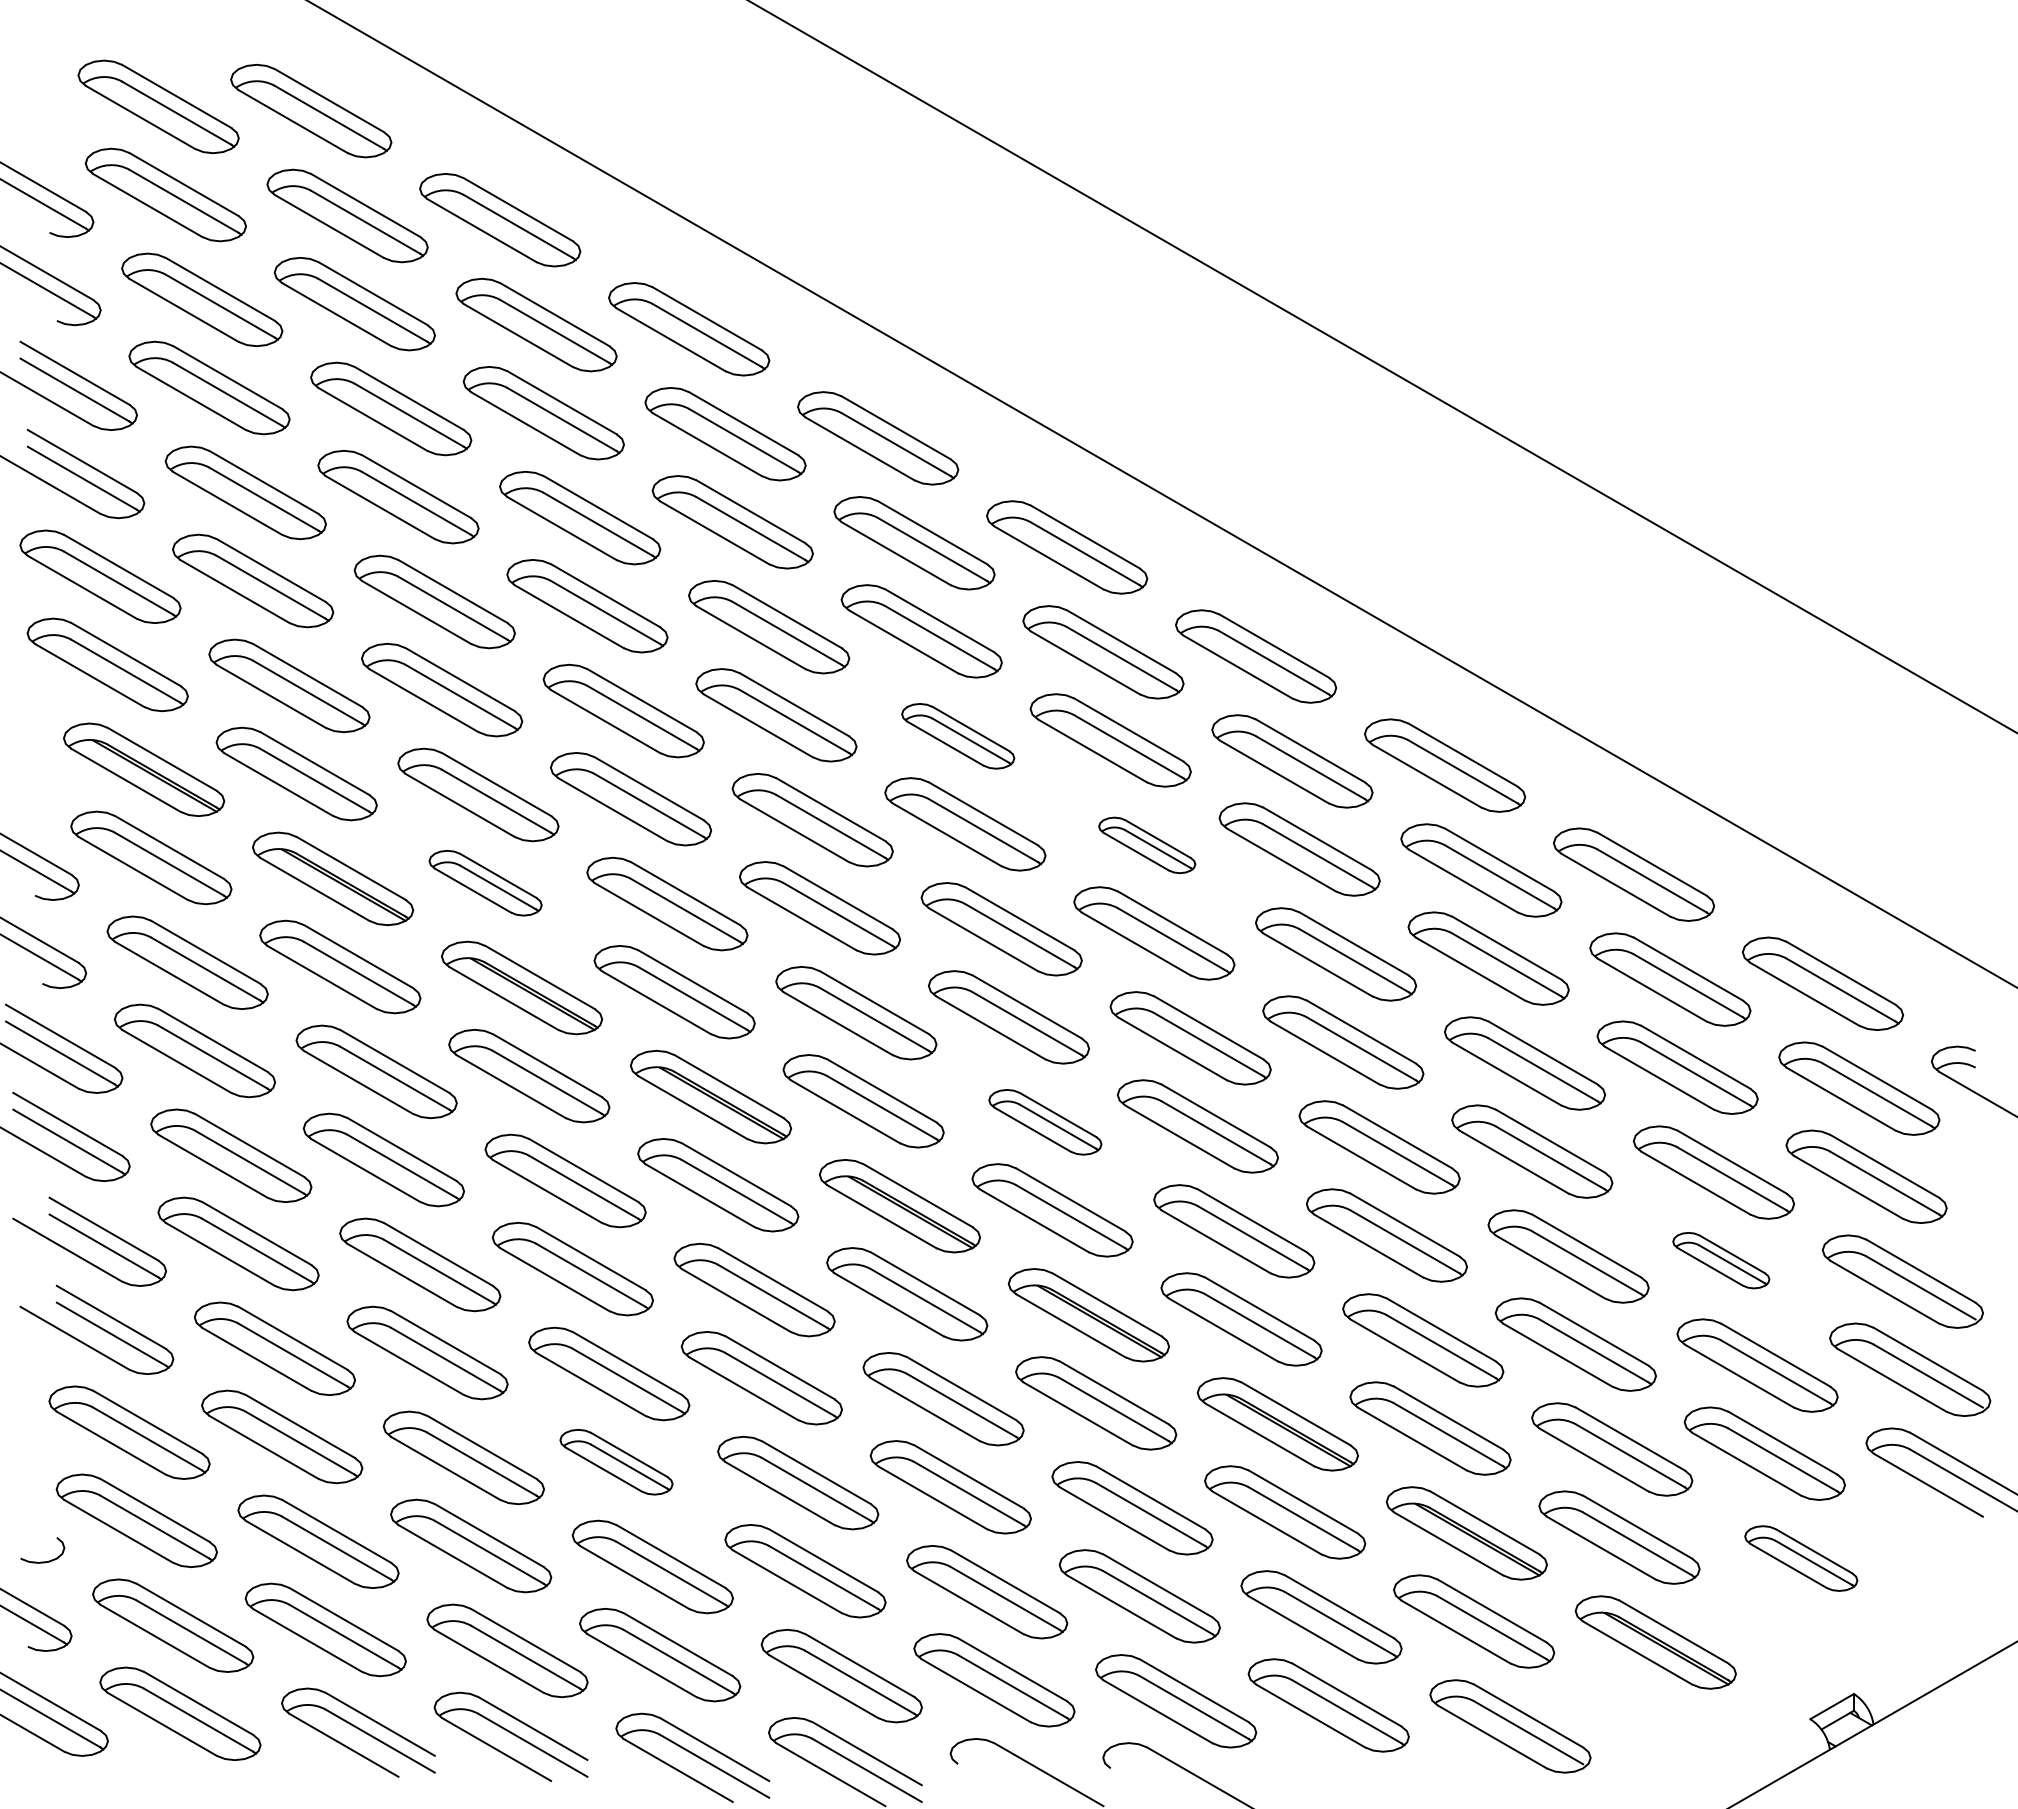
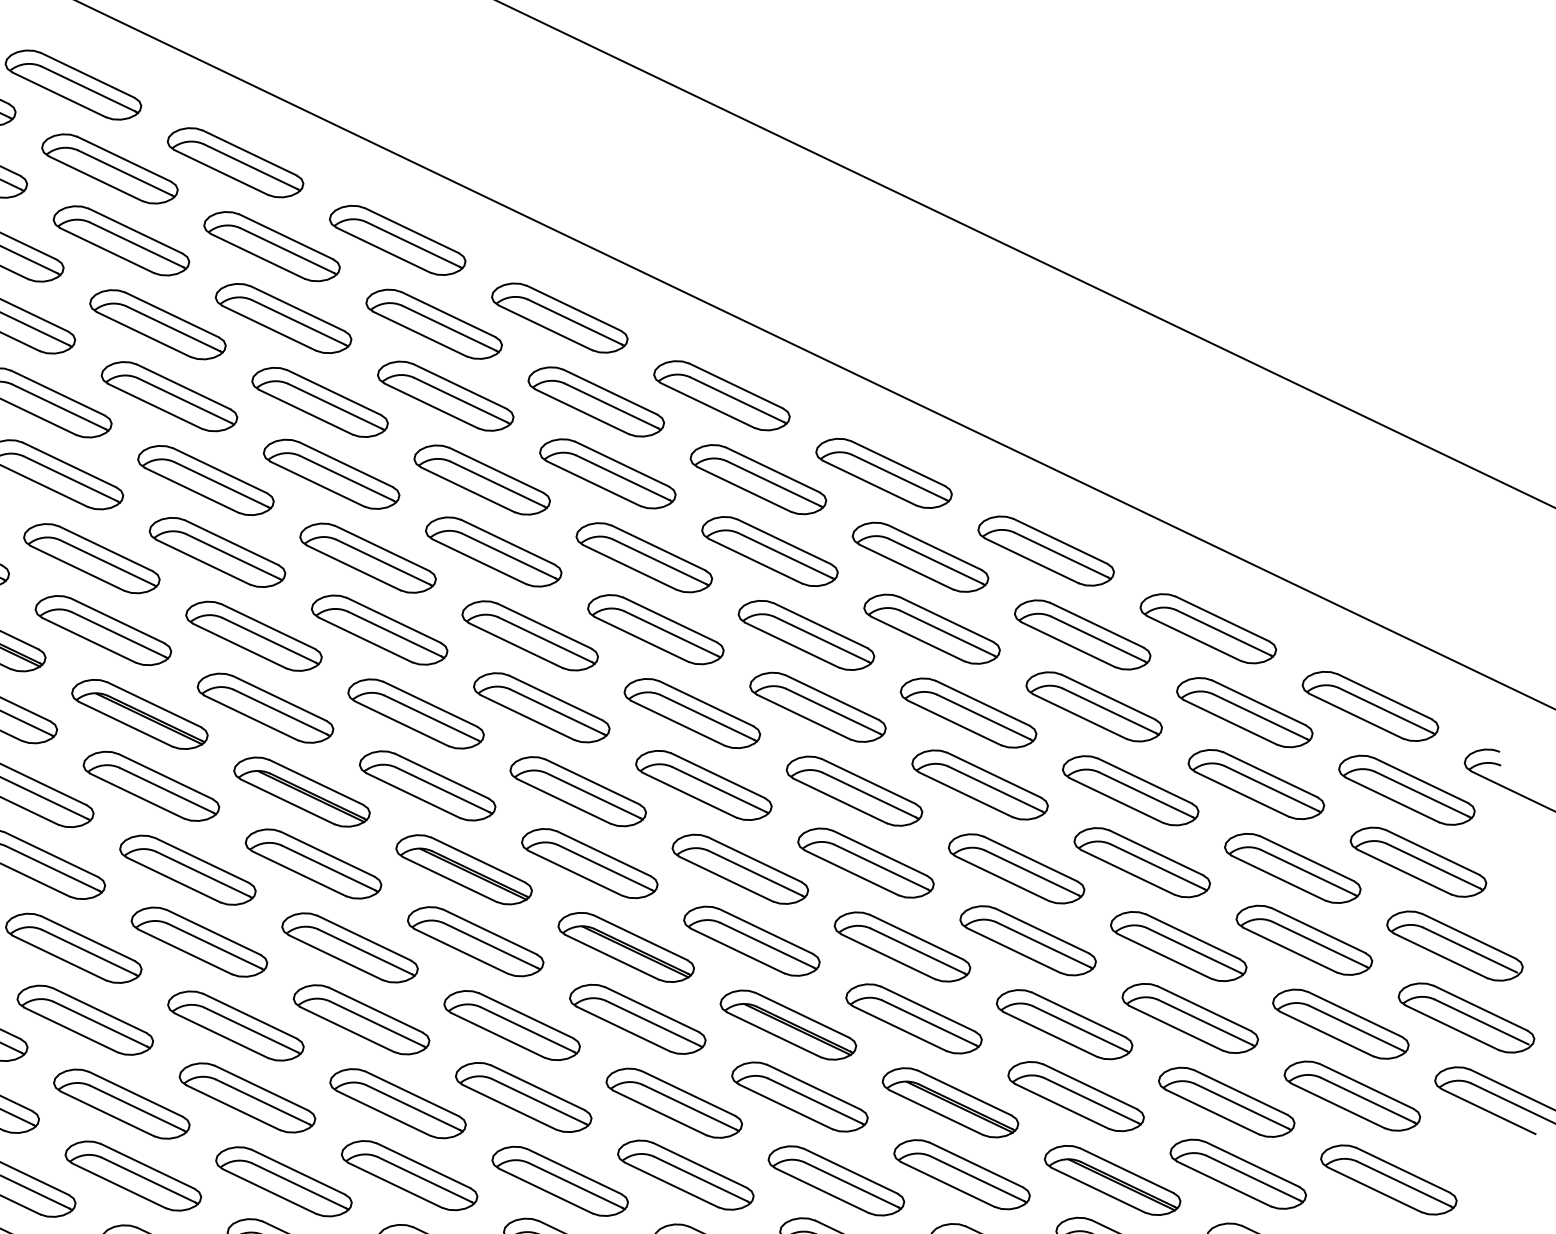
part: (958, 736) -> (644, 557), size x1.43
part: (1147, 845) -> (806, 635), size x1.67
part: (485, 883) -> (265, 708), size x1.43
part: (1045, 1122) -> (740, 869), size x1.43
part: (1721, 1260) -> (1304, 940), size x1.67
part: (616, 1462) -> (409, 1175), size x1.43
part: (1801, 1558) -> (1389, 1179), size x1.43

